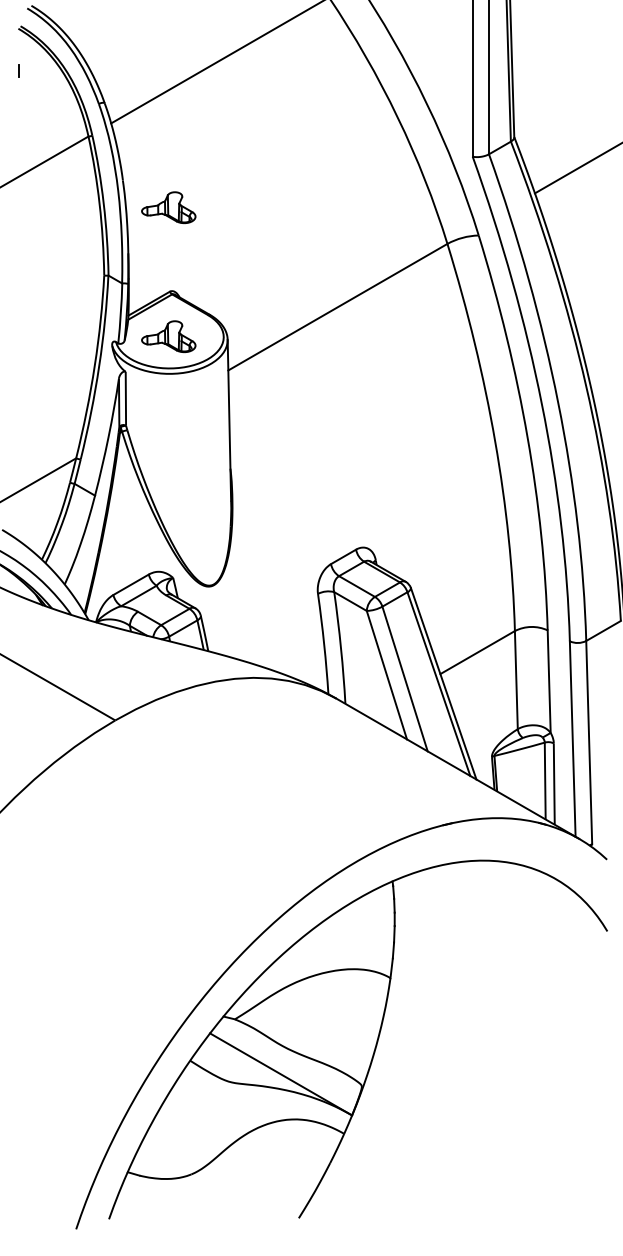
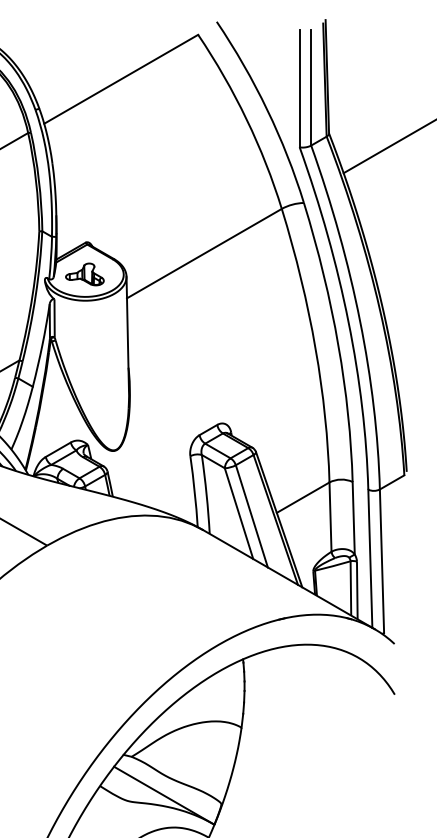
part: (168, 207) -> (84, 183), removed

